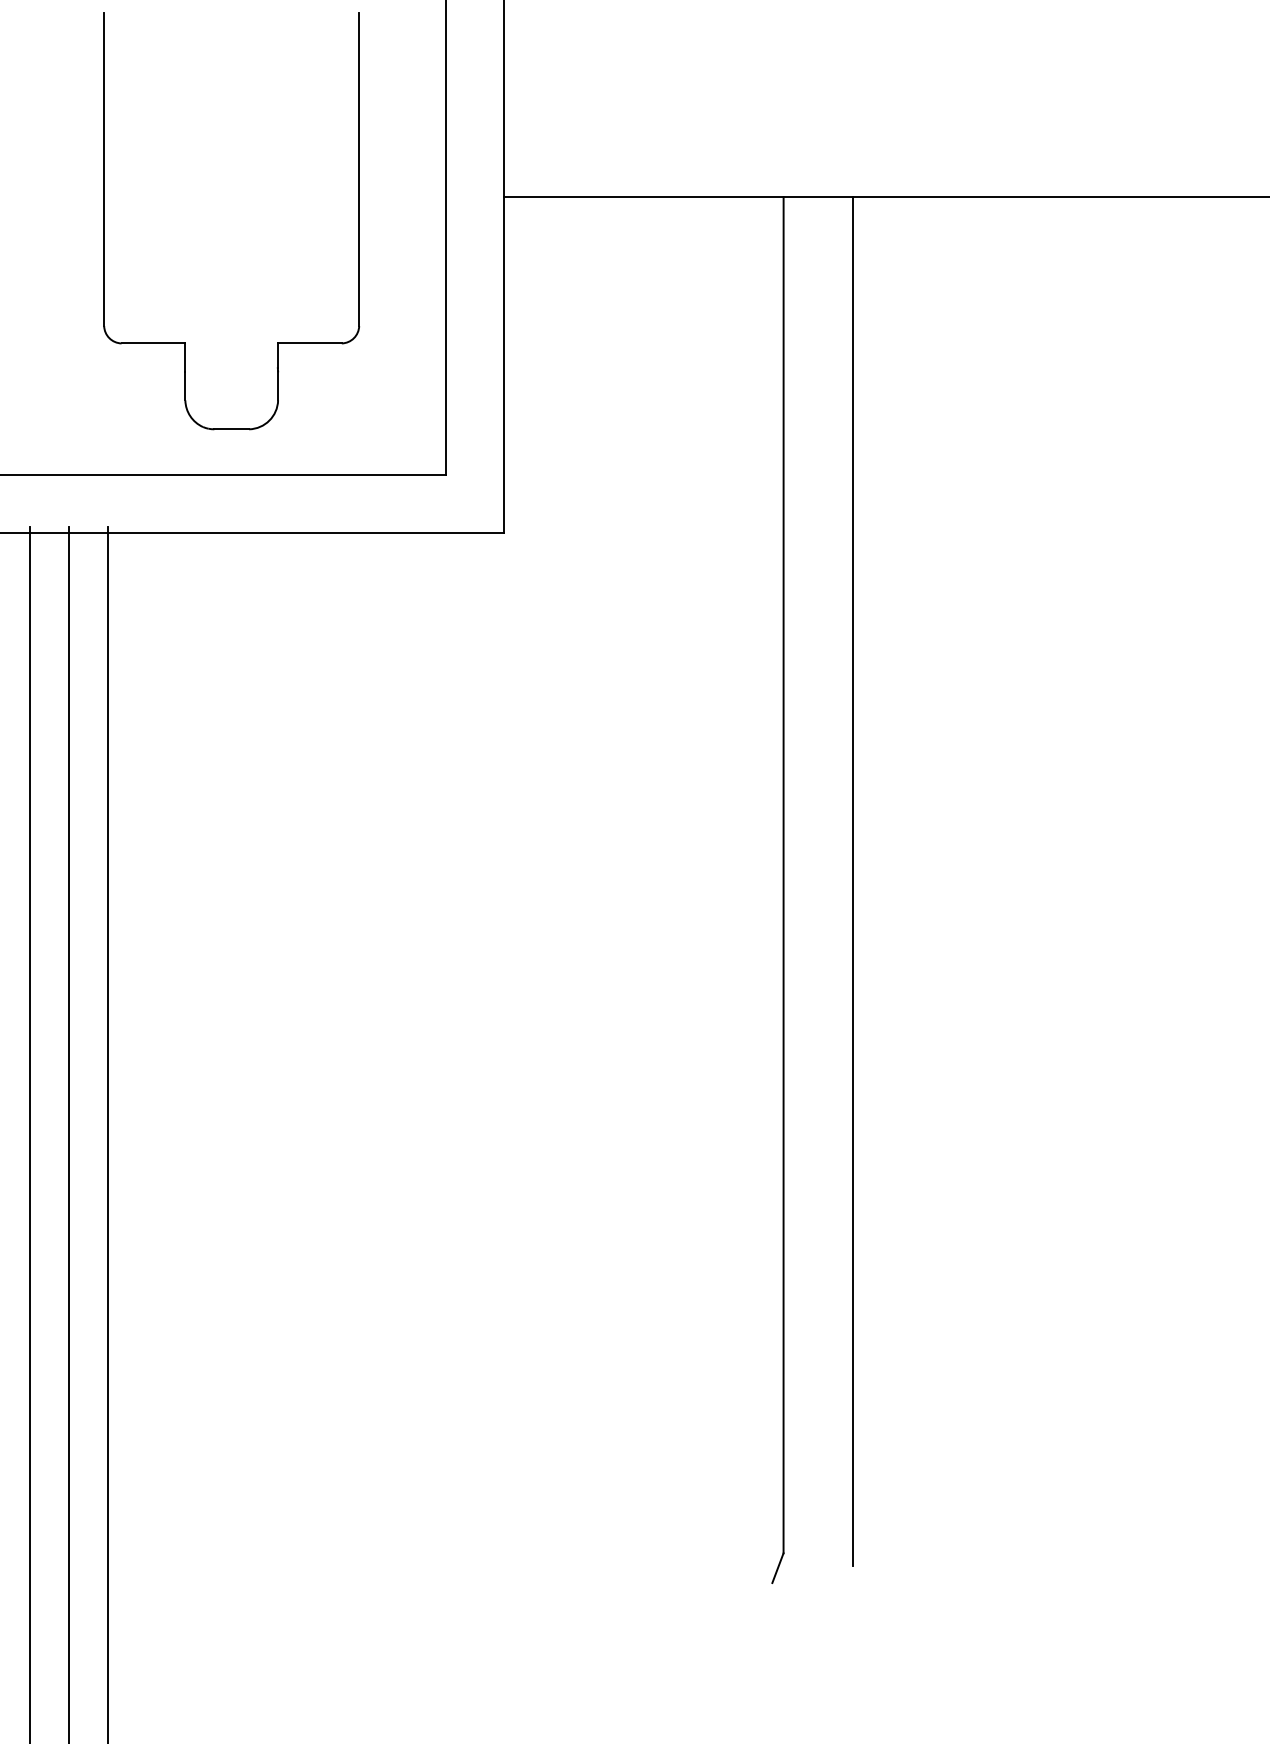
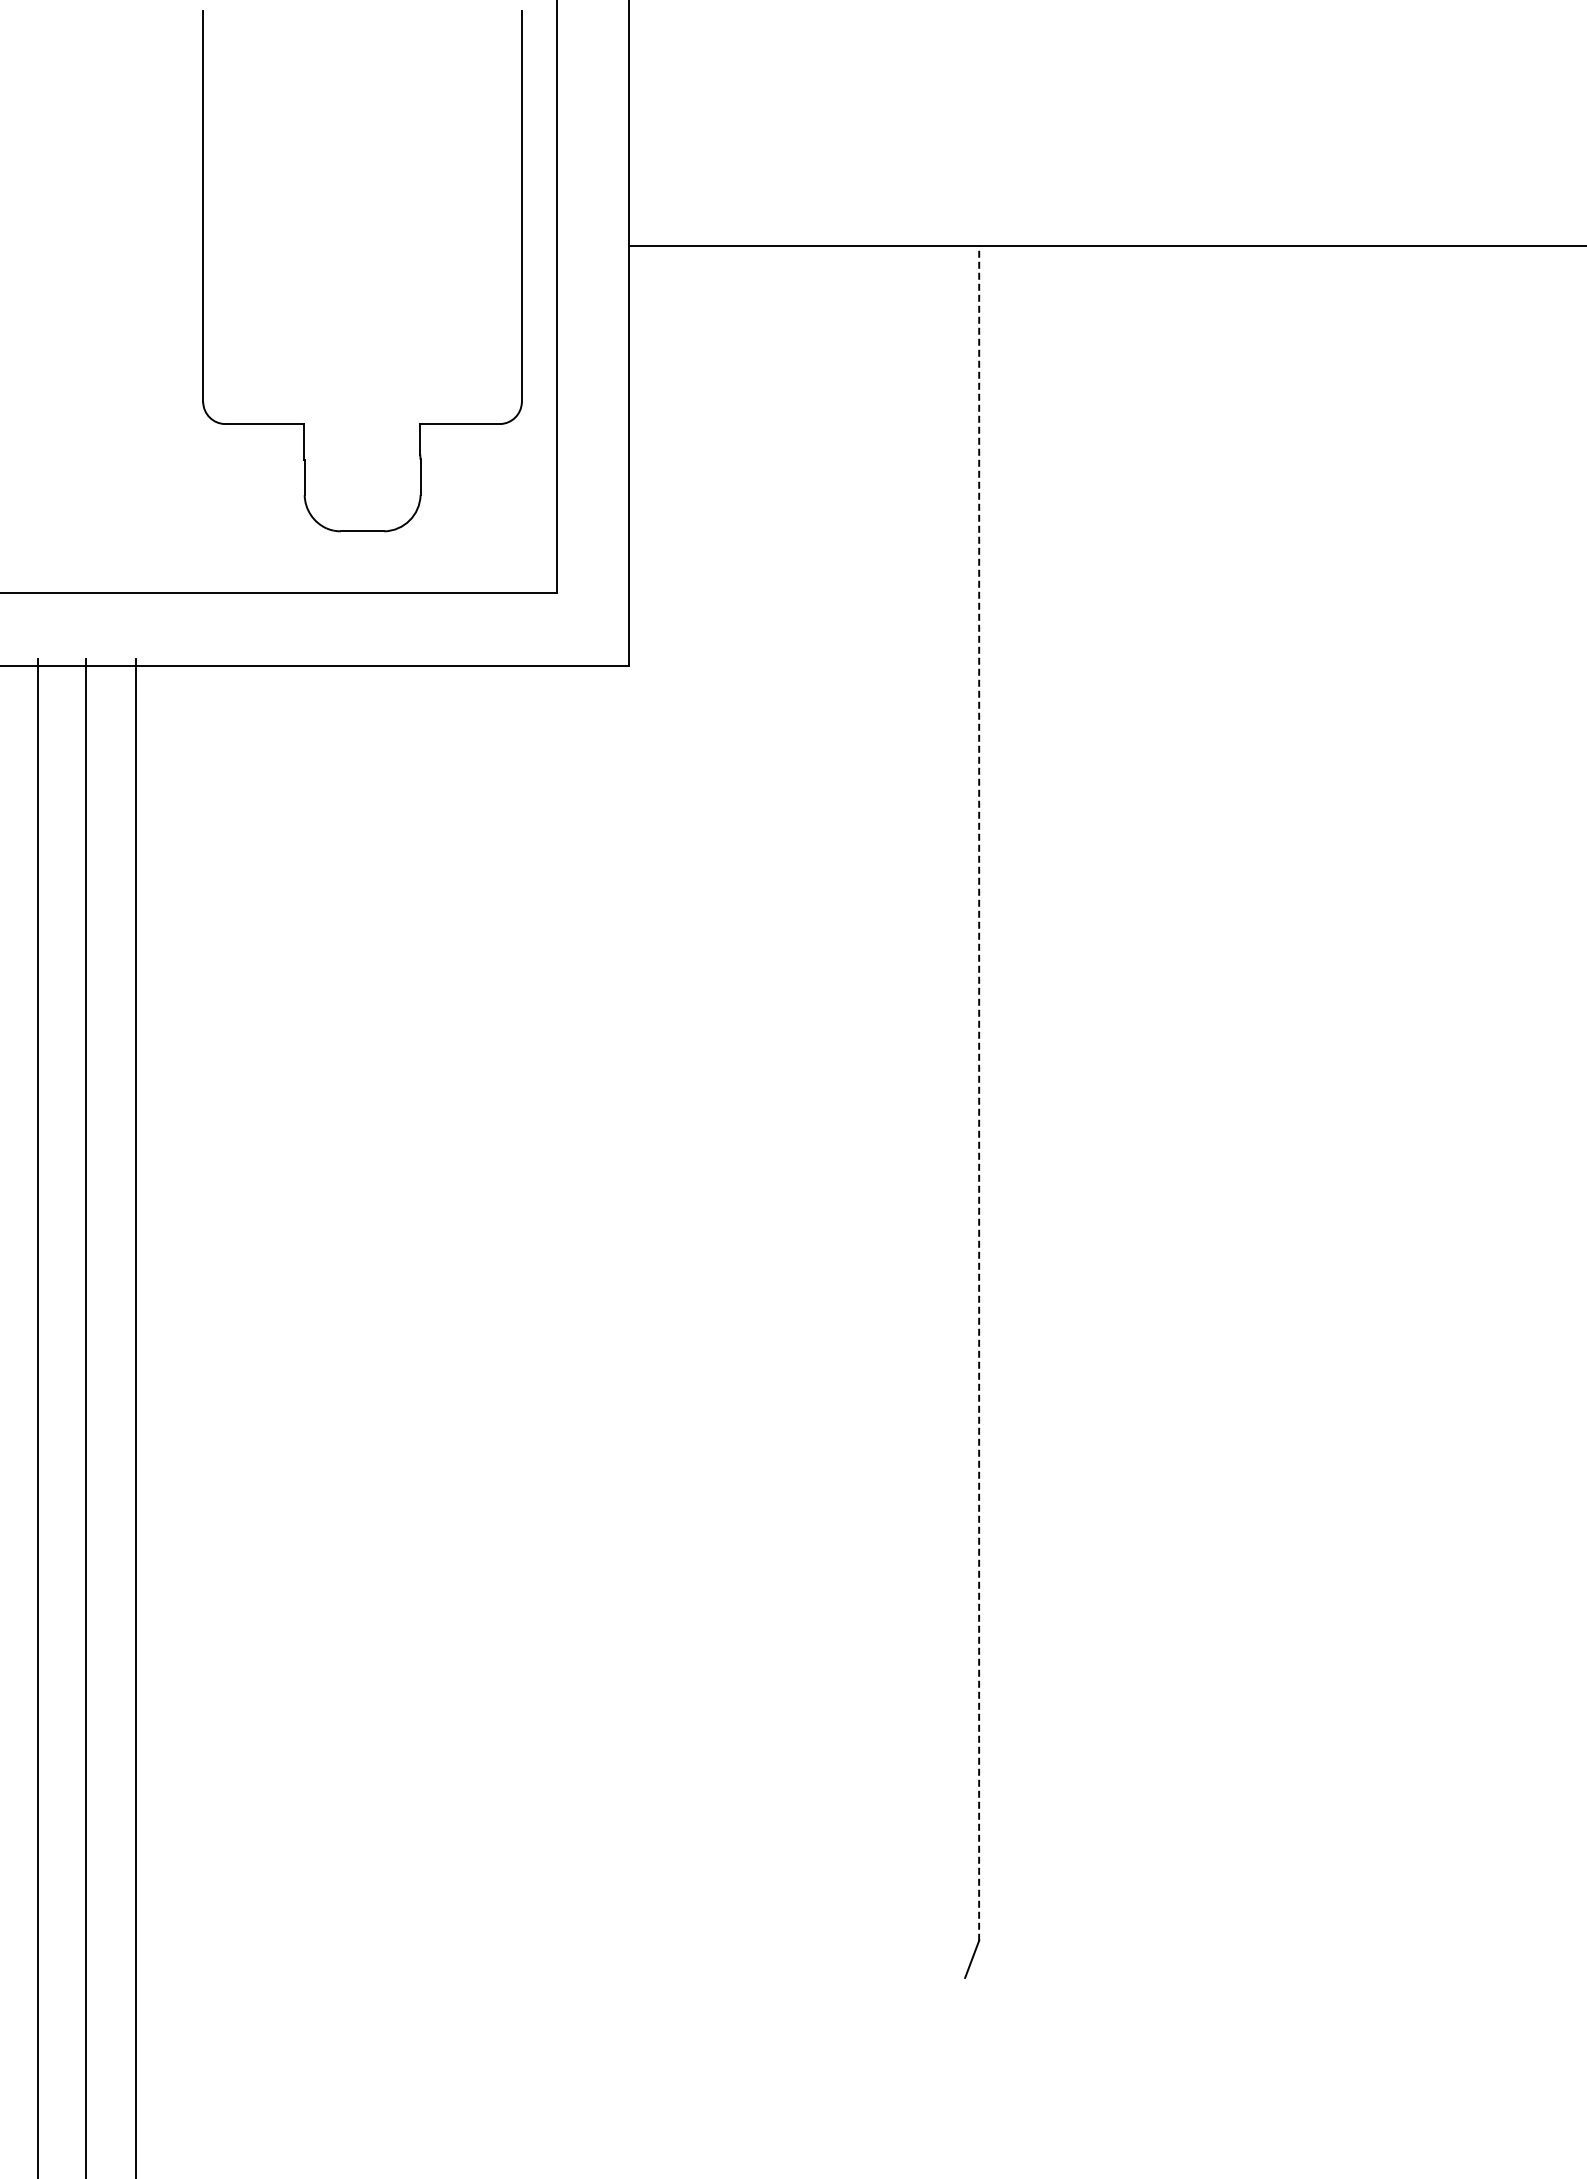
part: (104, 221) -> (203, 271), moved
line: (783, 875) -> (979, 1093), solid -> dashed
line: (853, 881) -> (1066, 1101), removed

